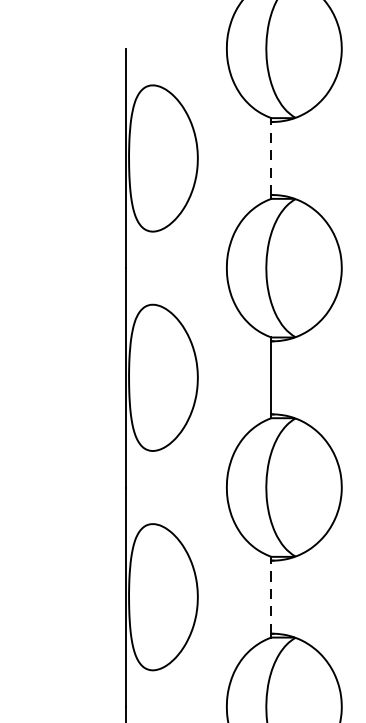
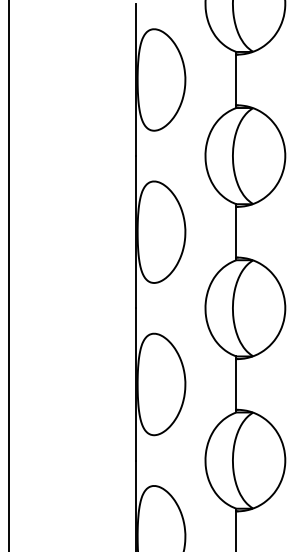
line: (271, 157) -> (236, 79), dashed -> solid
line: (271, 595) -> (236, 383), dashed -> solid

